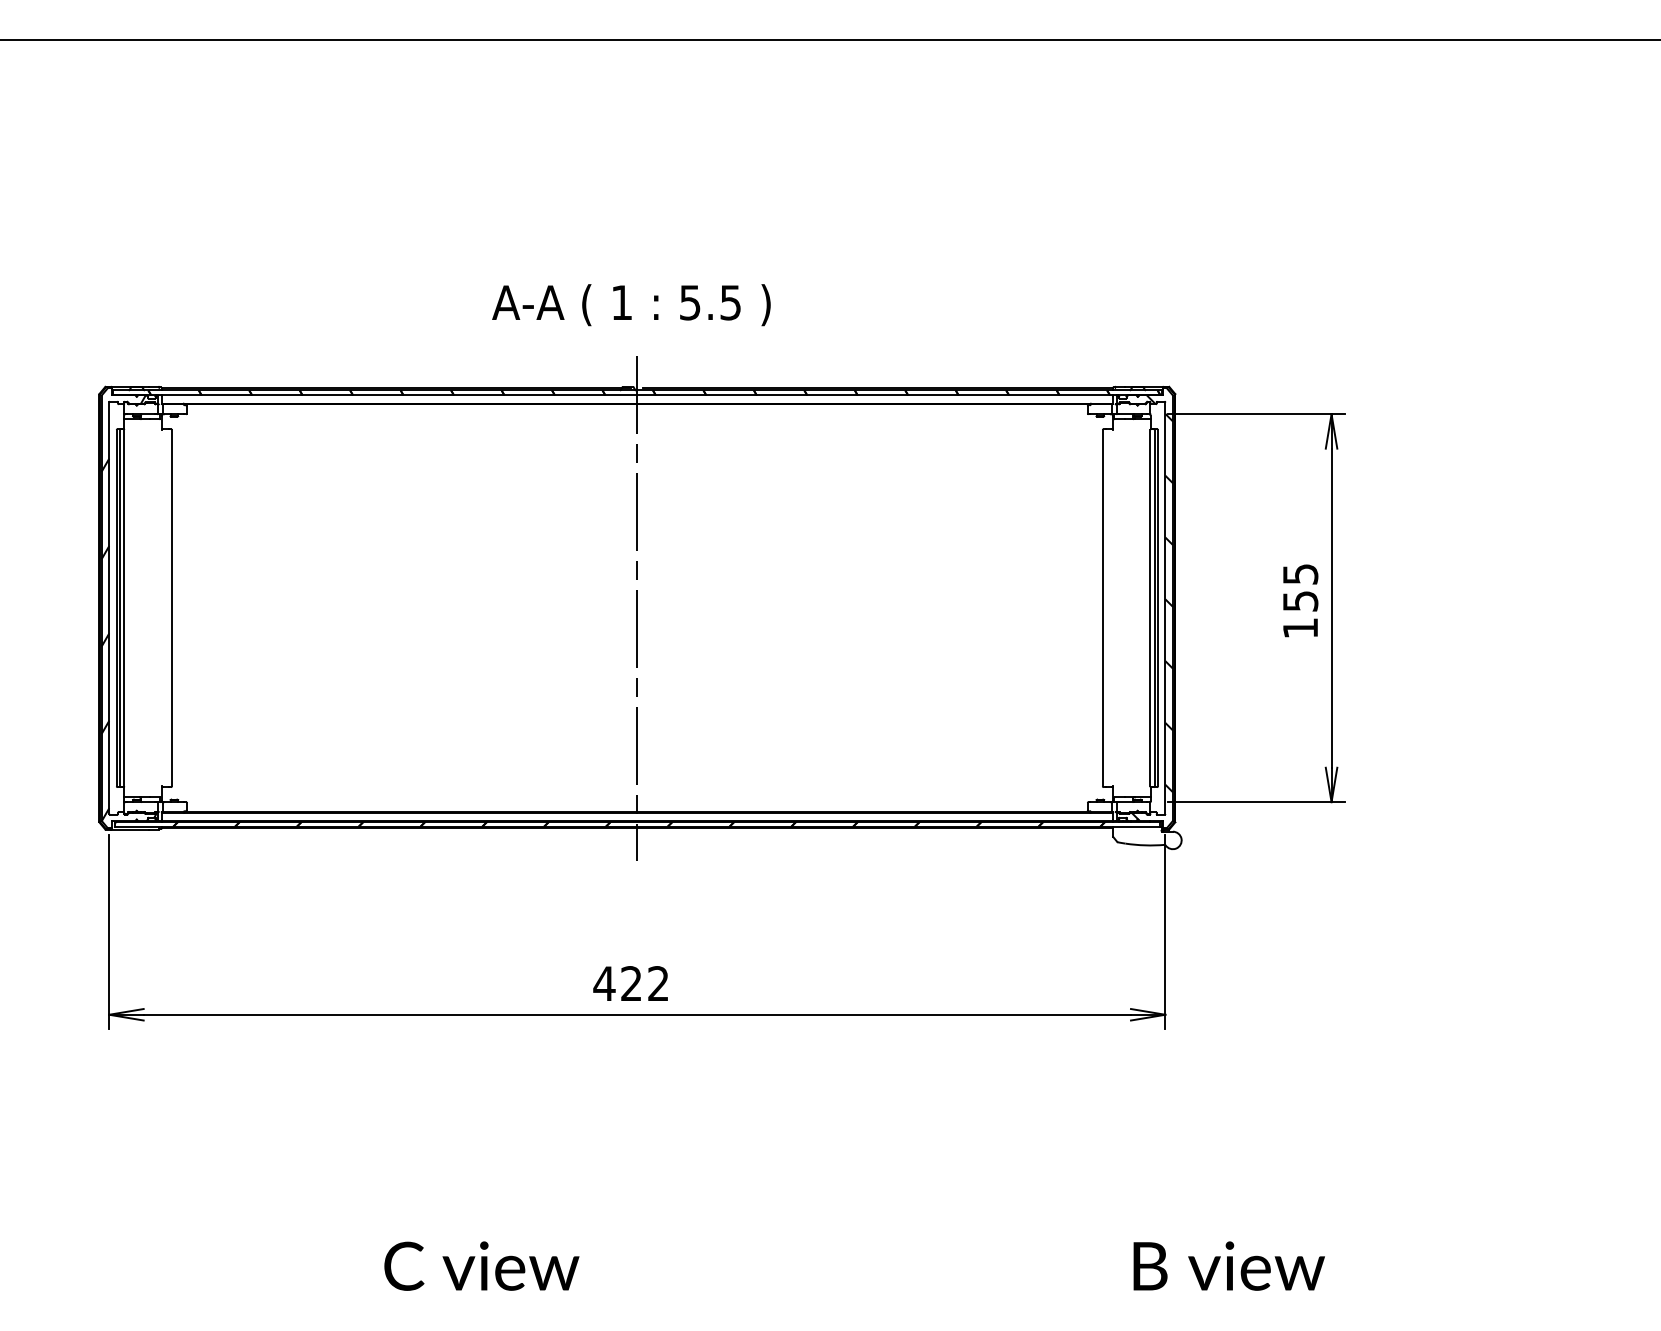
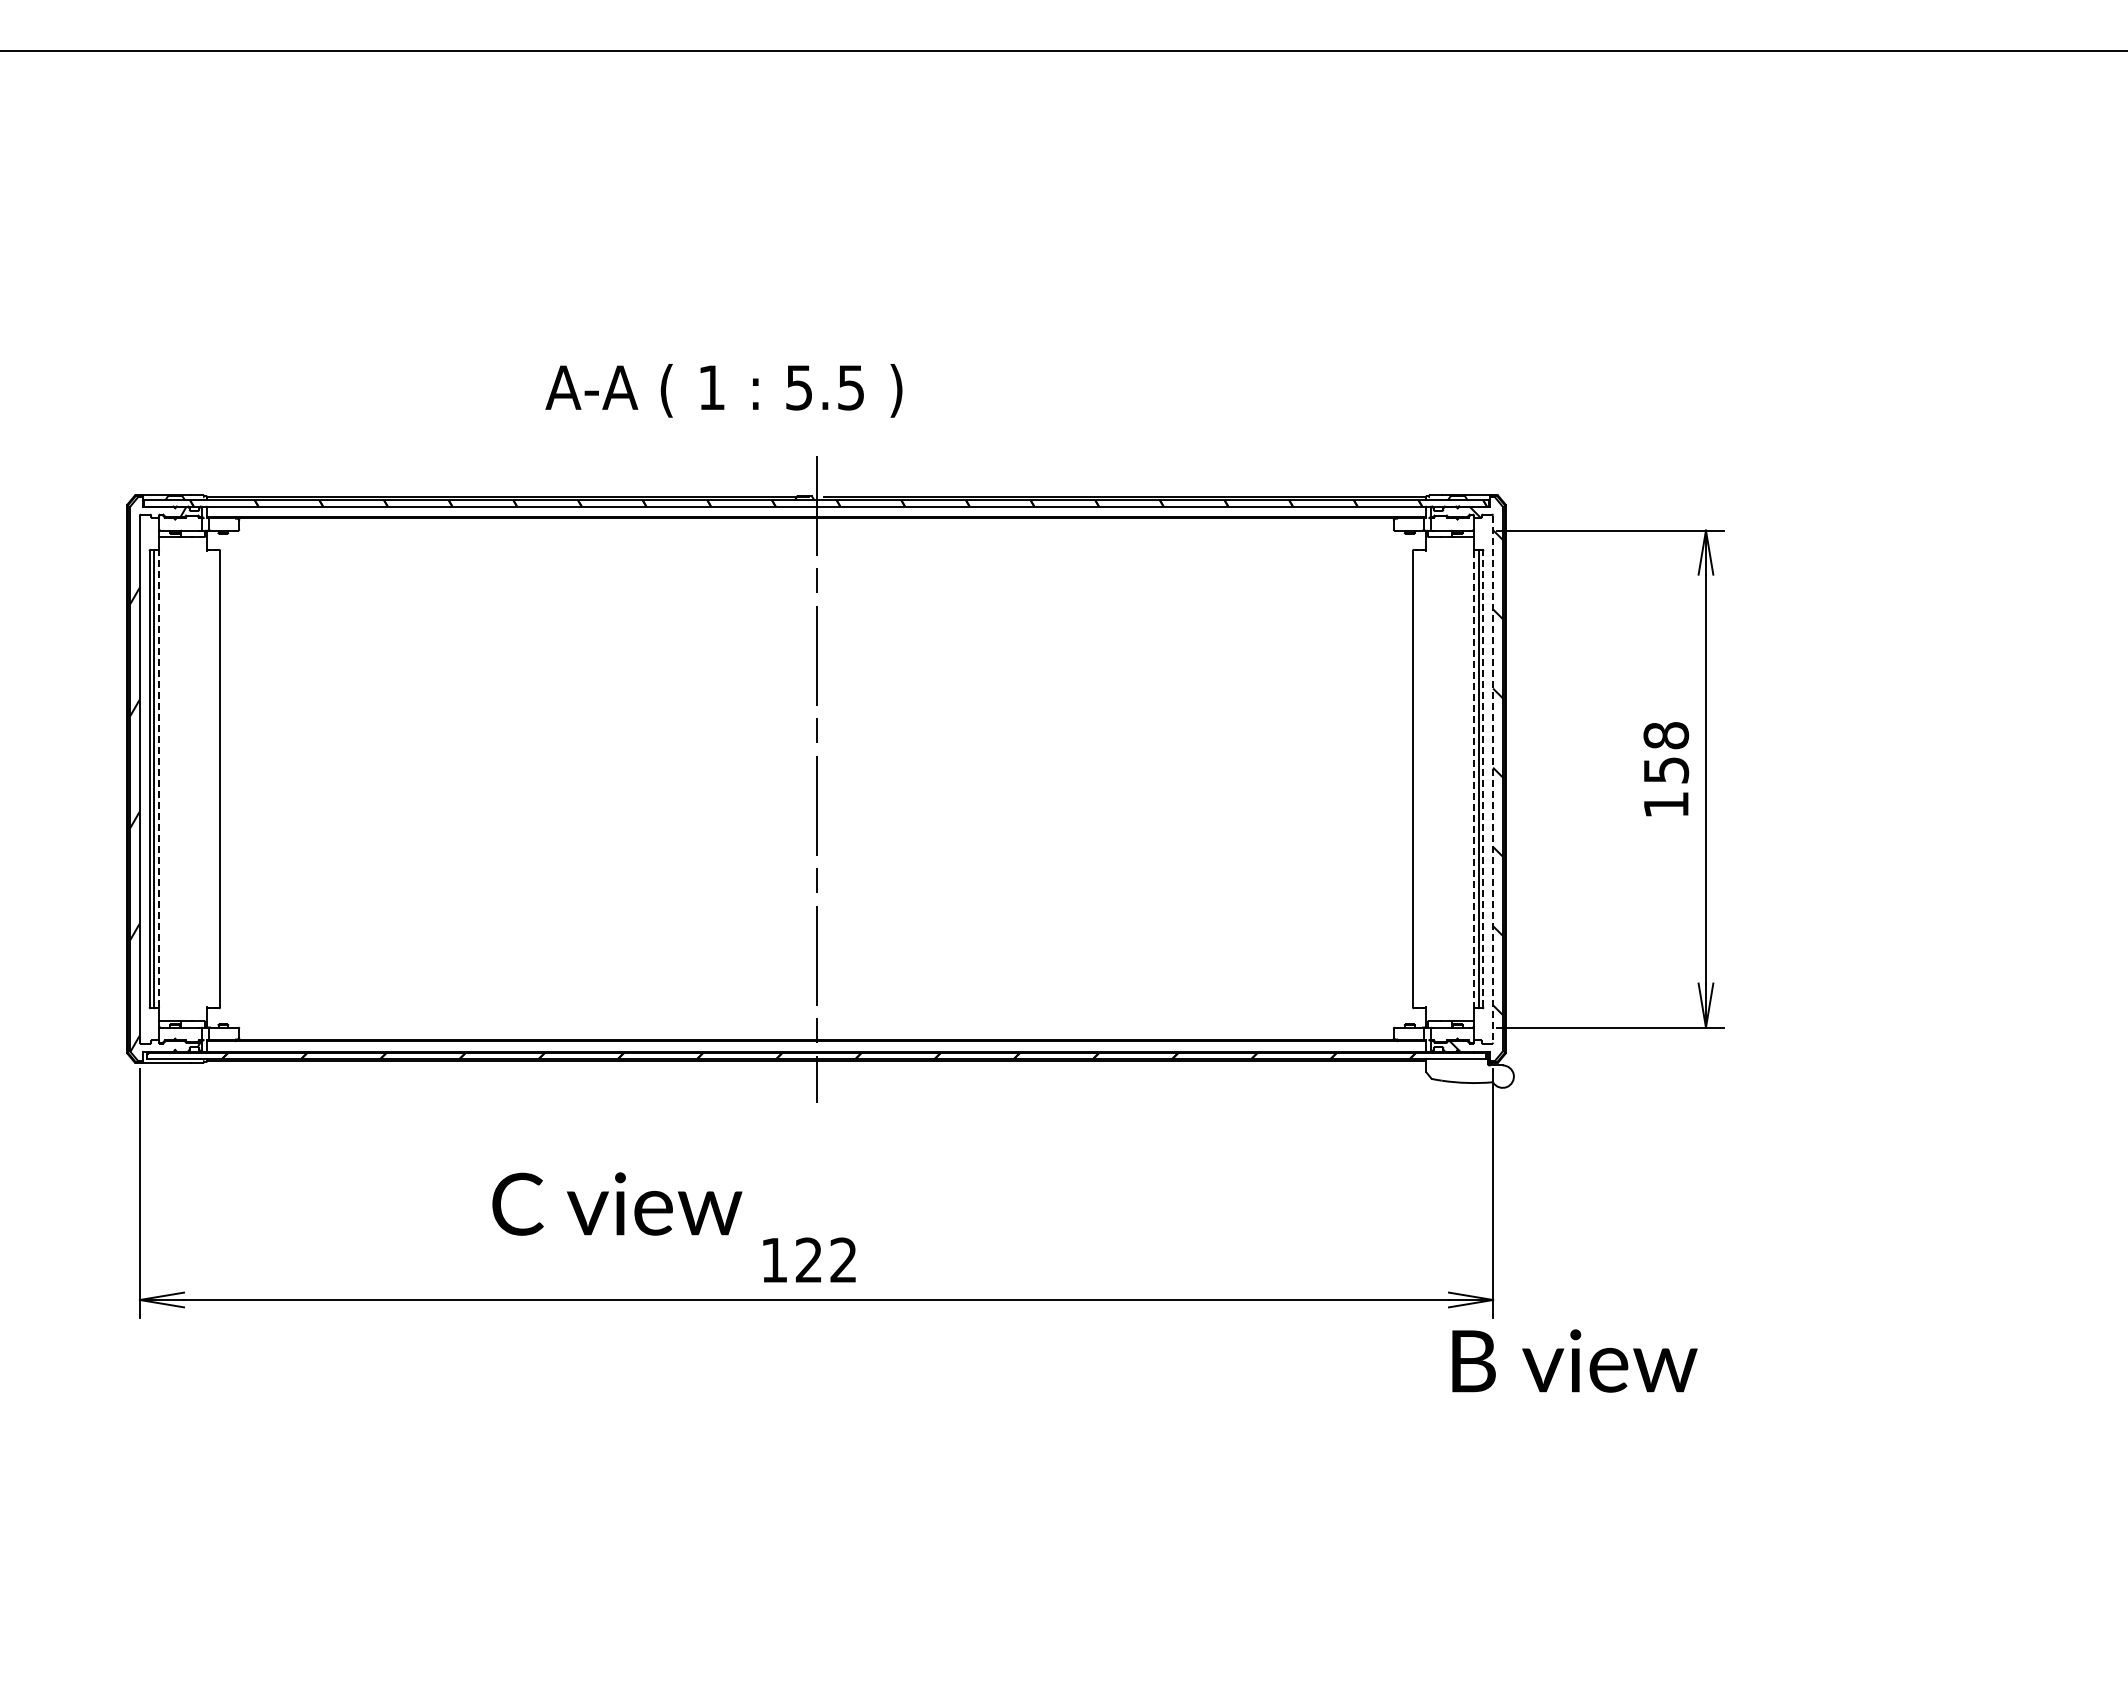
text: (631, 304) -> (723, 390), moved
text: (1300, 574) -> (1666, 735), 155 -> 158
line: (124, 607) -> (159, 778), solid -> dashed
line: (1157, 607) -> (1483, 778), solid -> dashed
line: (1150, 608) -> (1473, 779), solid -> dashed
line: (1165, 608) -> (1493, 779), solid -> dashed
text: (604, 983) -> (774, 1260), 422 -> 122
text: (482, 1265) -> (617, 1203), moved
text: (1228, 1265) -> (1574, 1360), moved

